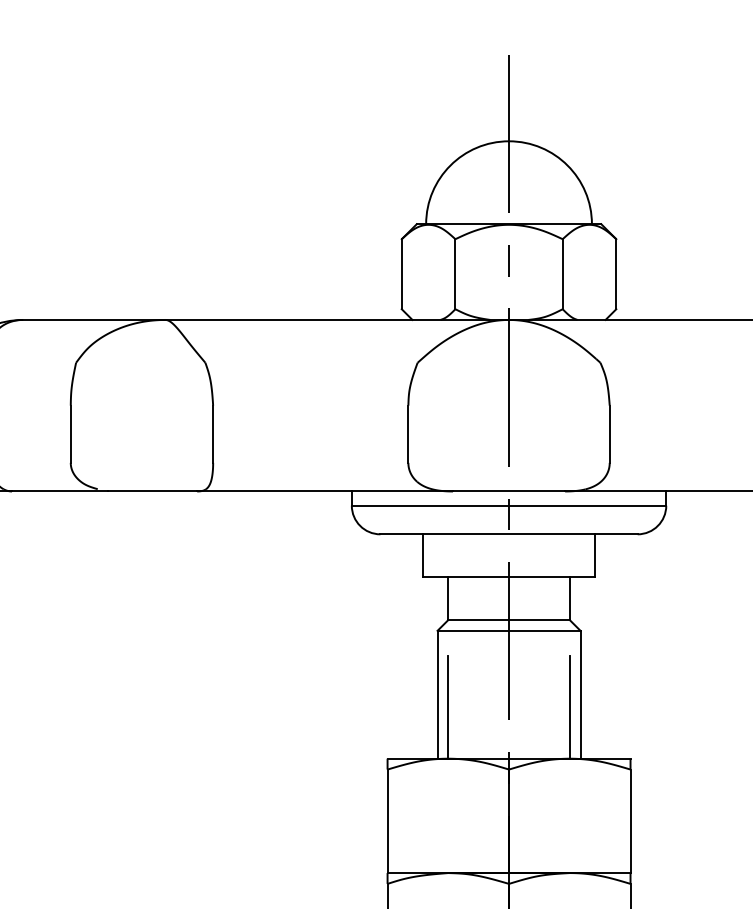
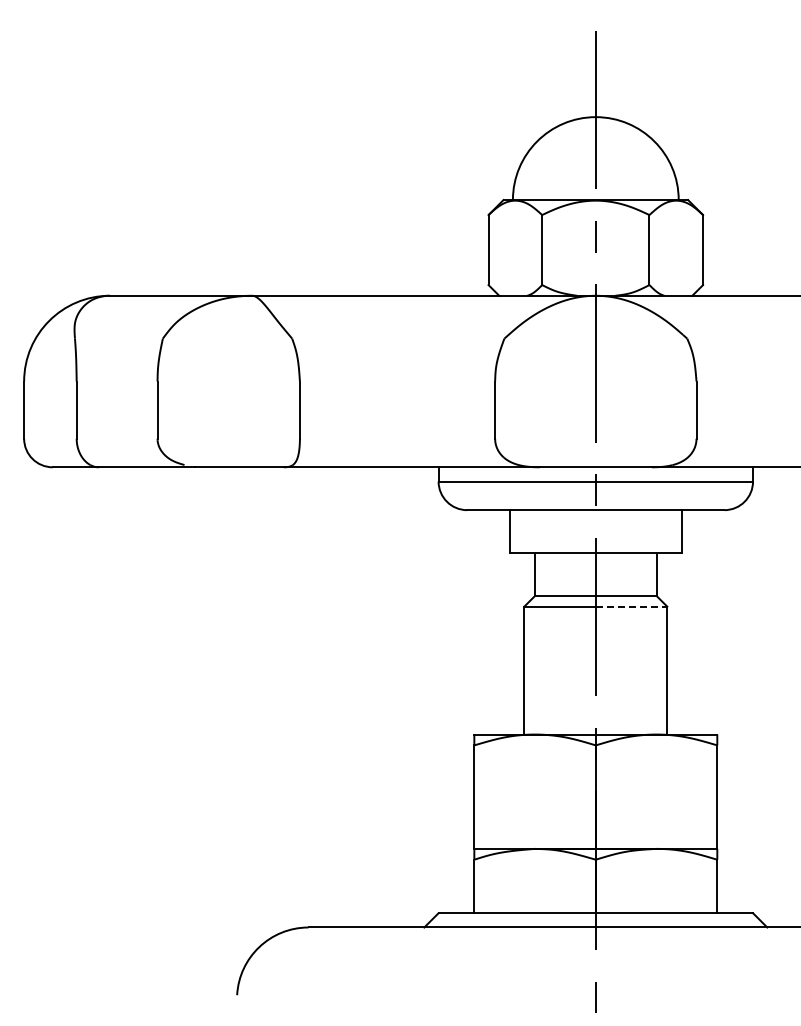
line: (544, 630) -> (631, 606), solid -> dashed
line: (448, 706) -> (535, 682), removed
line: (569, 706) -> (656, 682), removed

